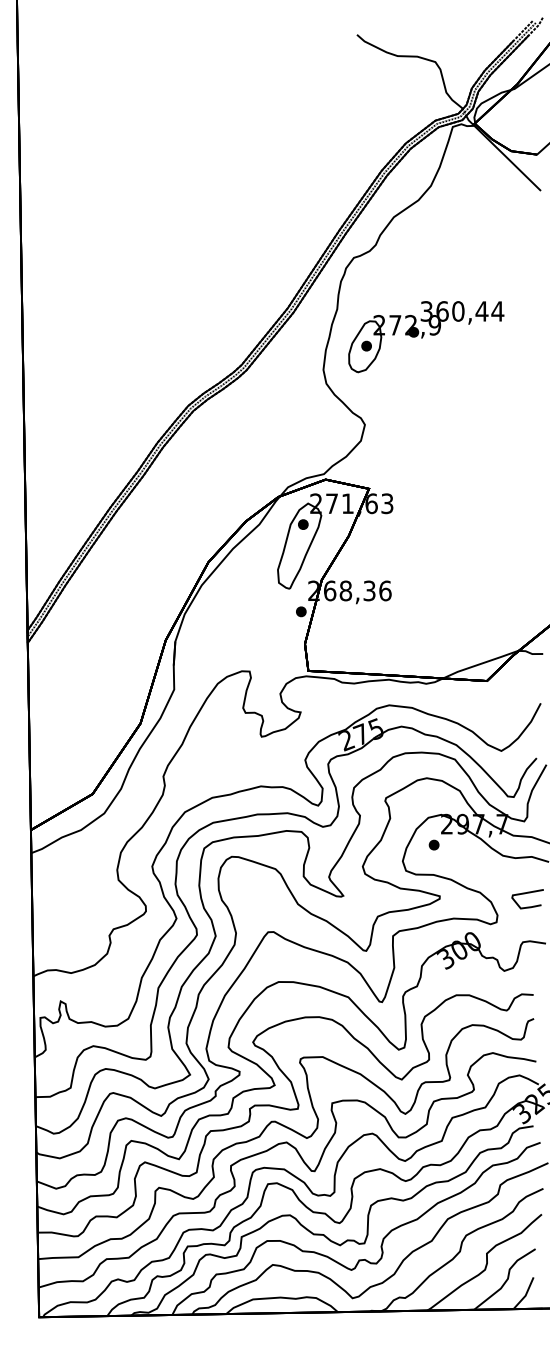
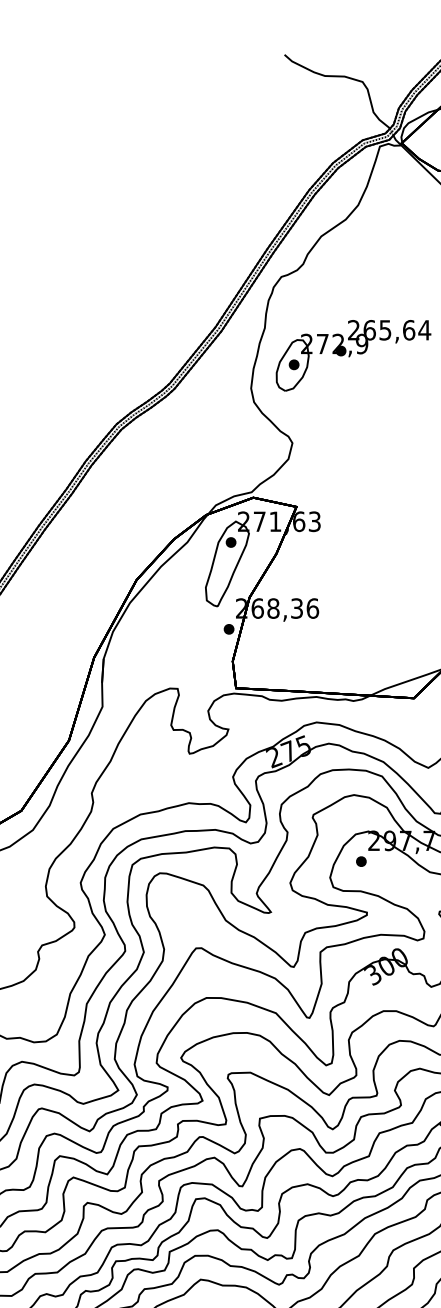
text: (454, 311) -> (381, 330), 360,44 -> 265,64

